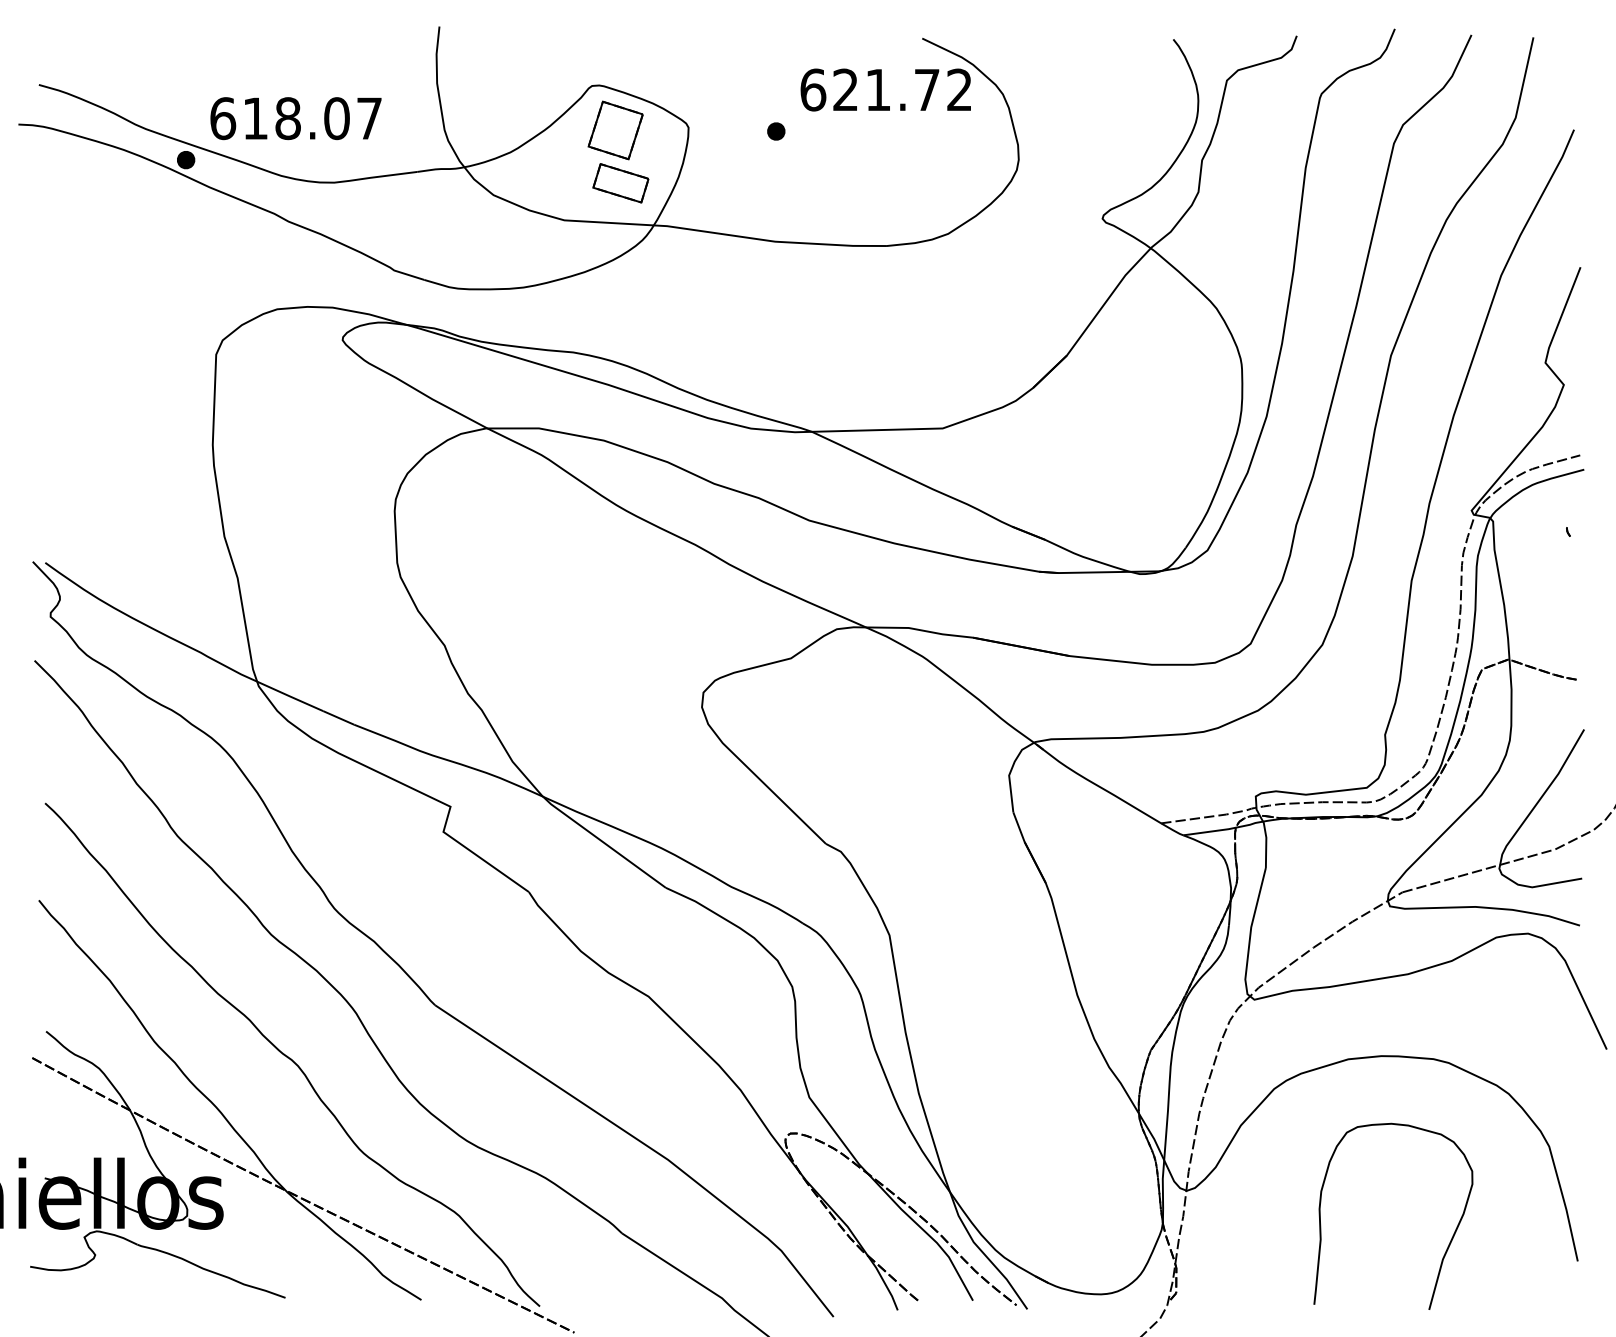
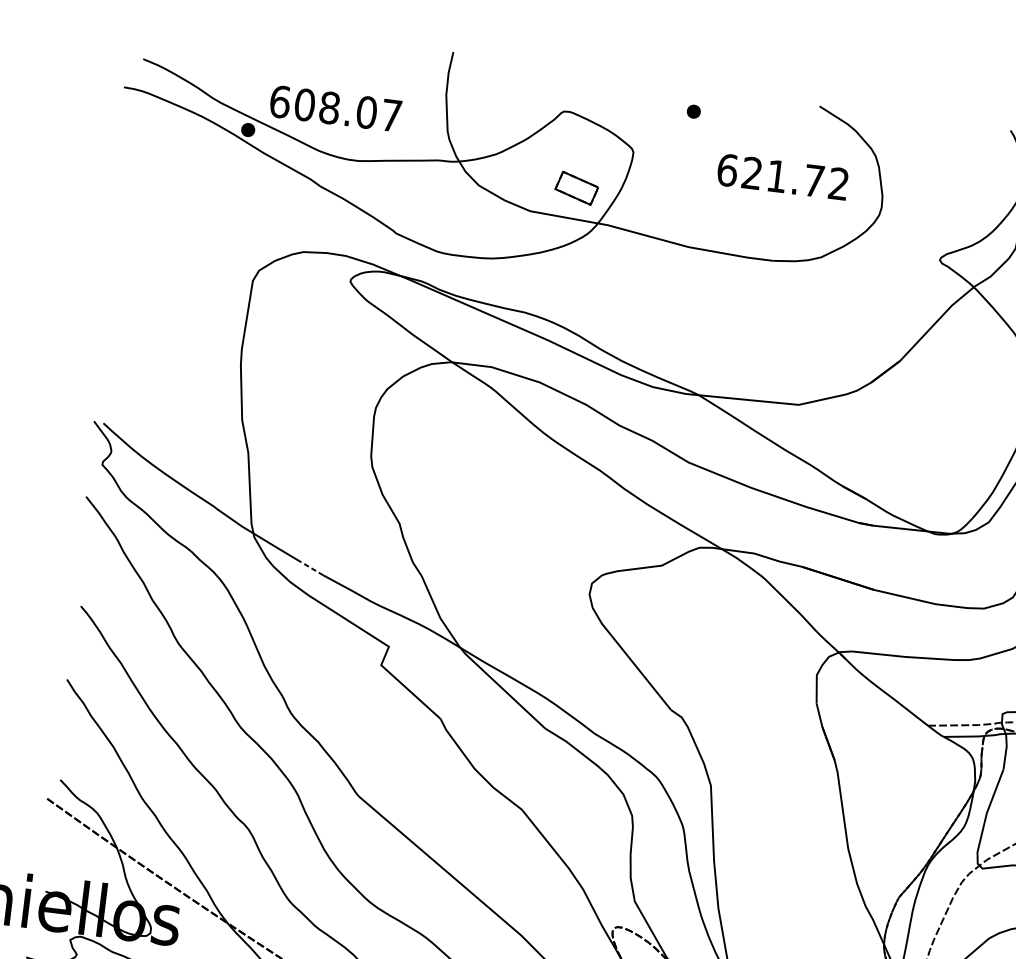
text: (885, 89) -> (782, 176), moved
text: (255, 118) -> (304, 104), 618.07 -> 608.07
part: (615, 130) -> (577, 147), removed
part: (776, 131) -> (694, 111), moved
line: (338, 717) -> (312, 568), solid -> dashed

